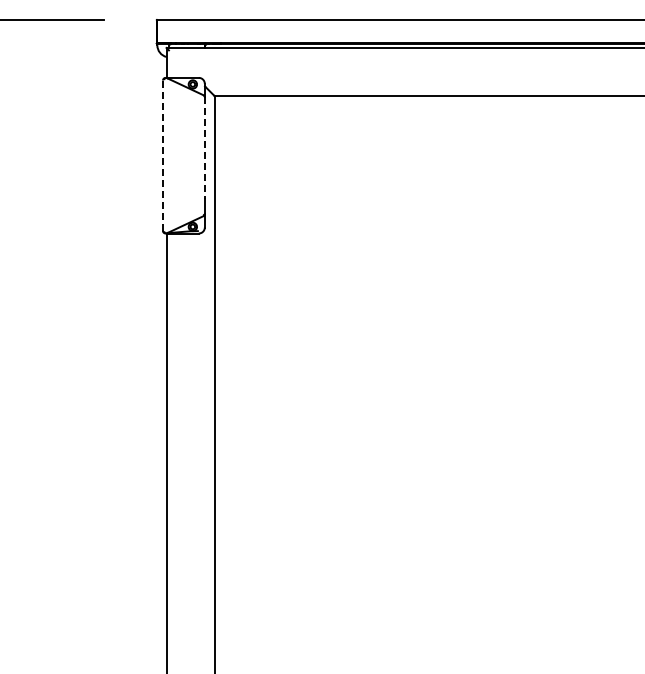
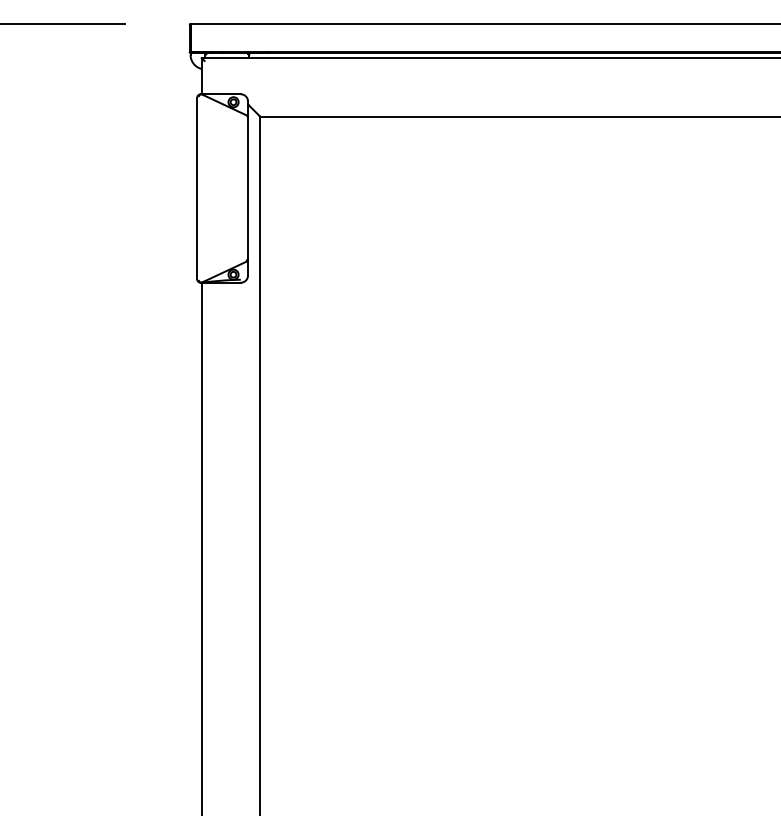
line: (204, 148) -> (247, 179), dashed -> solid
line: (162, 155) -> (196, 188), dashed -> solid

